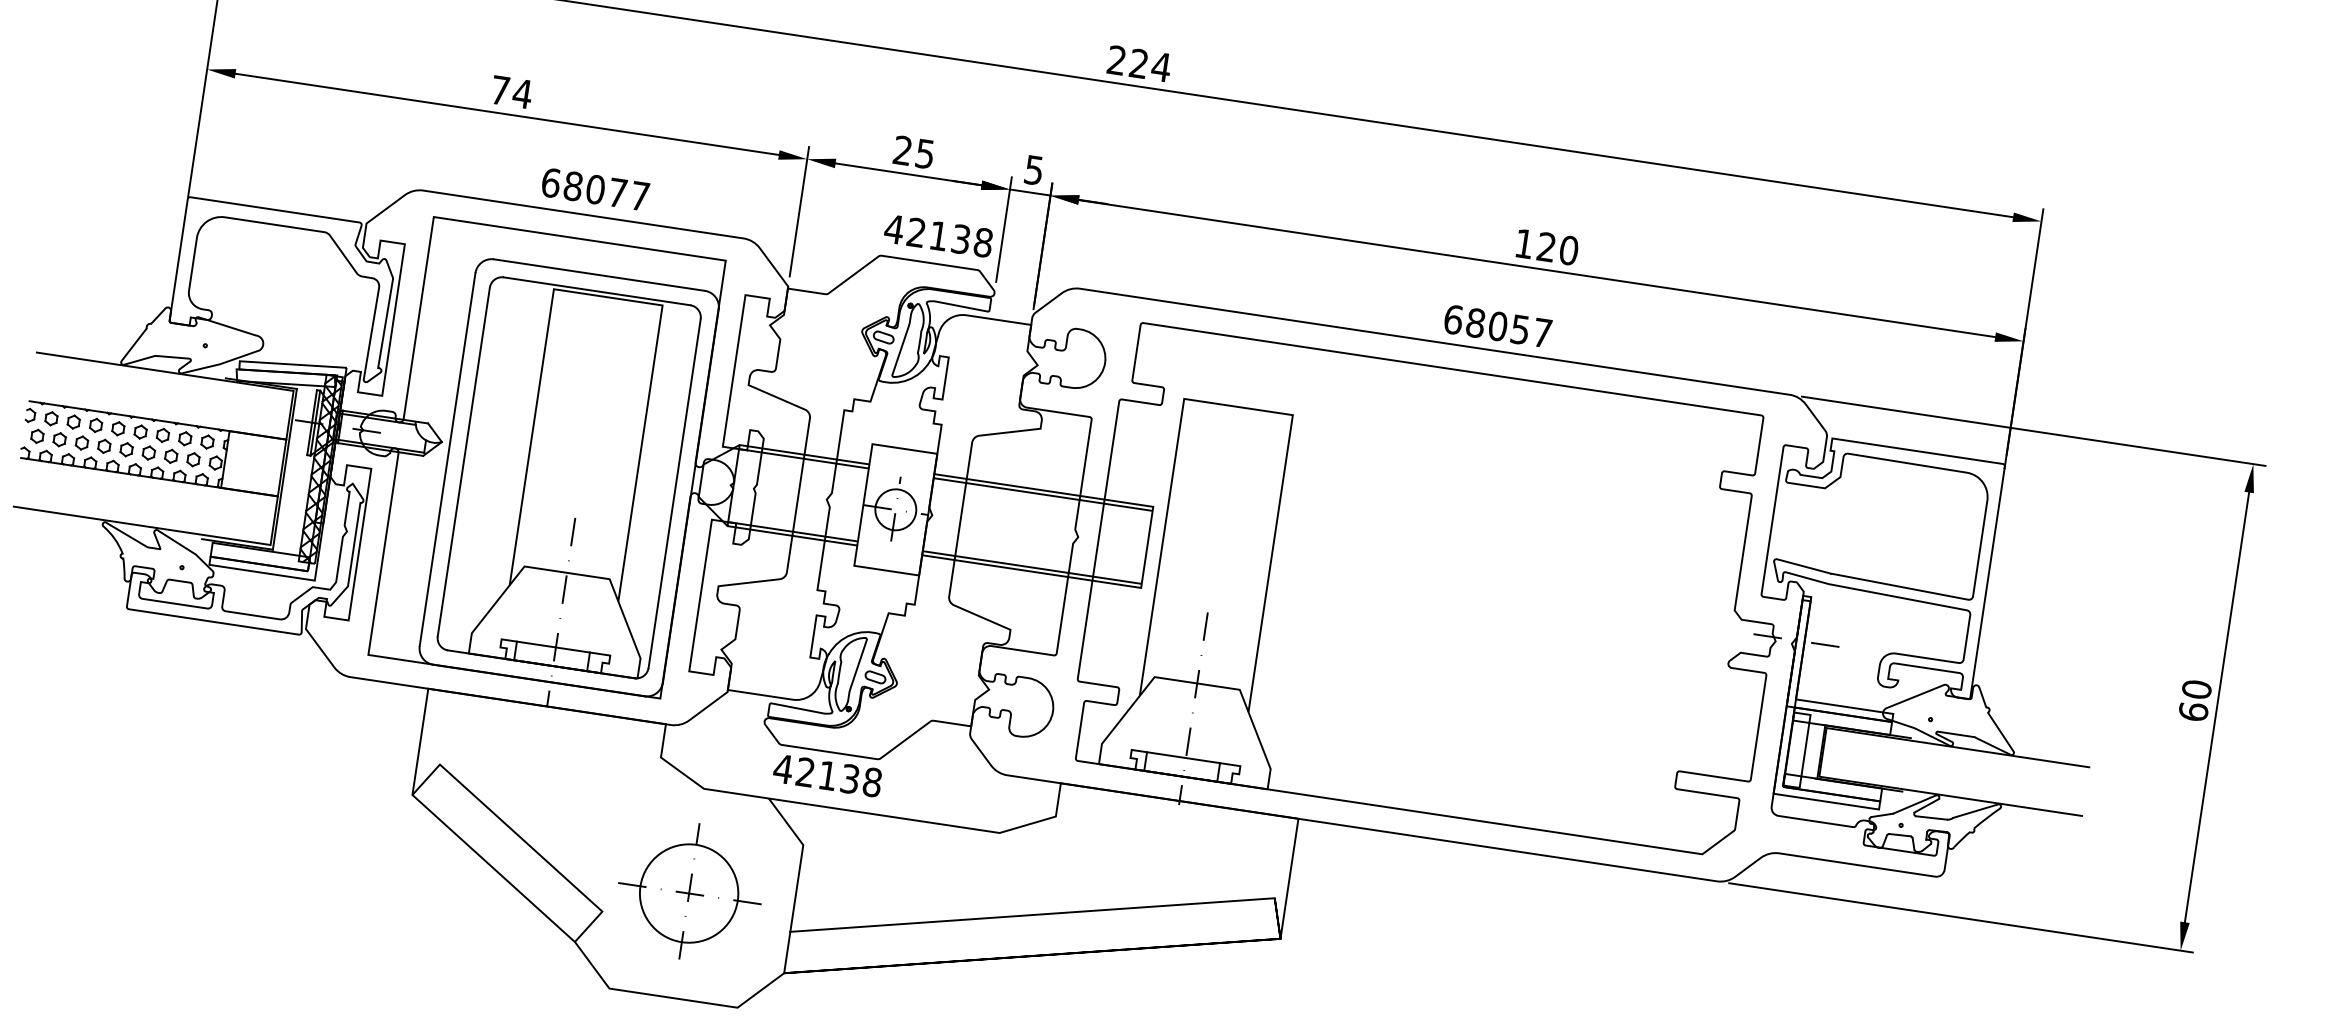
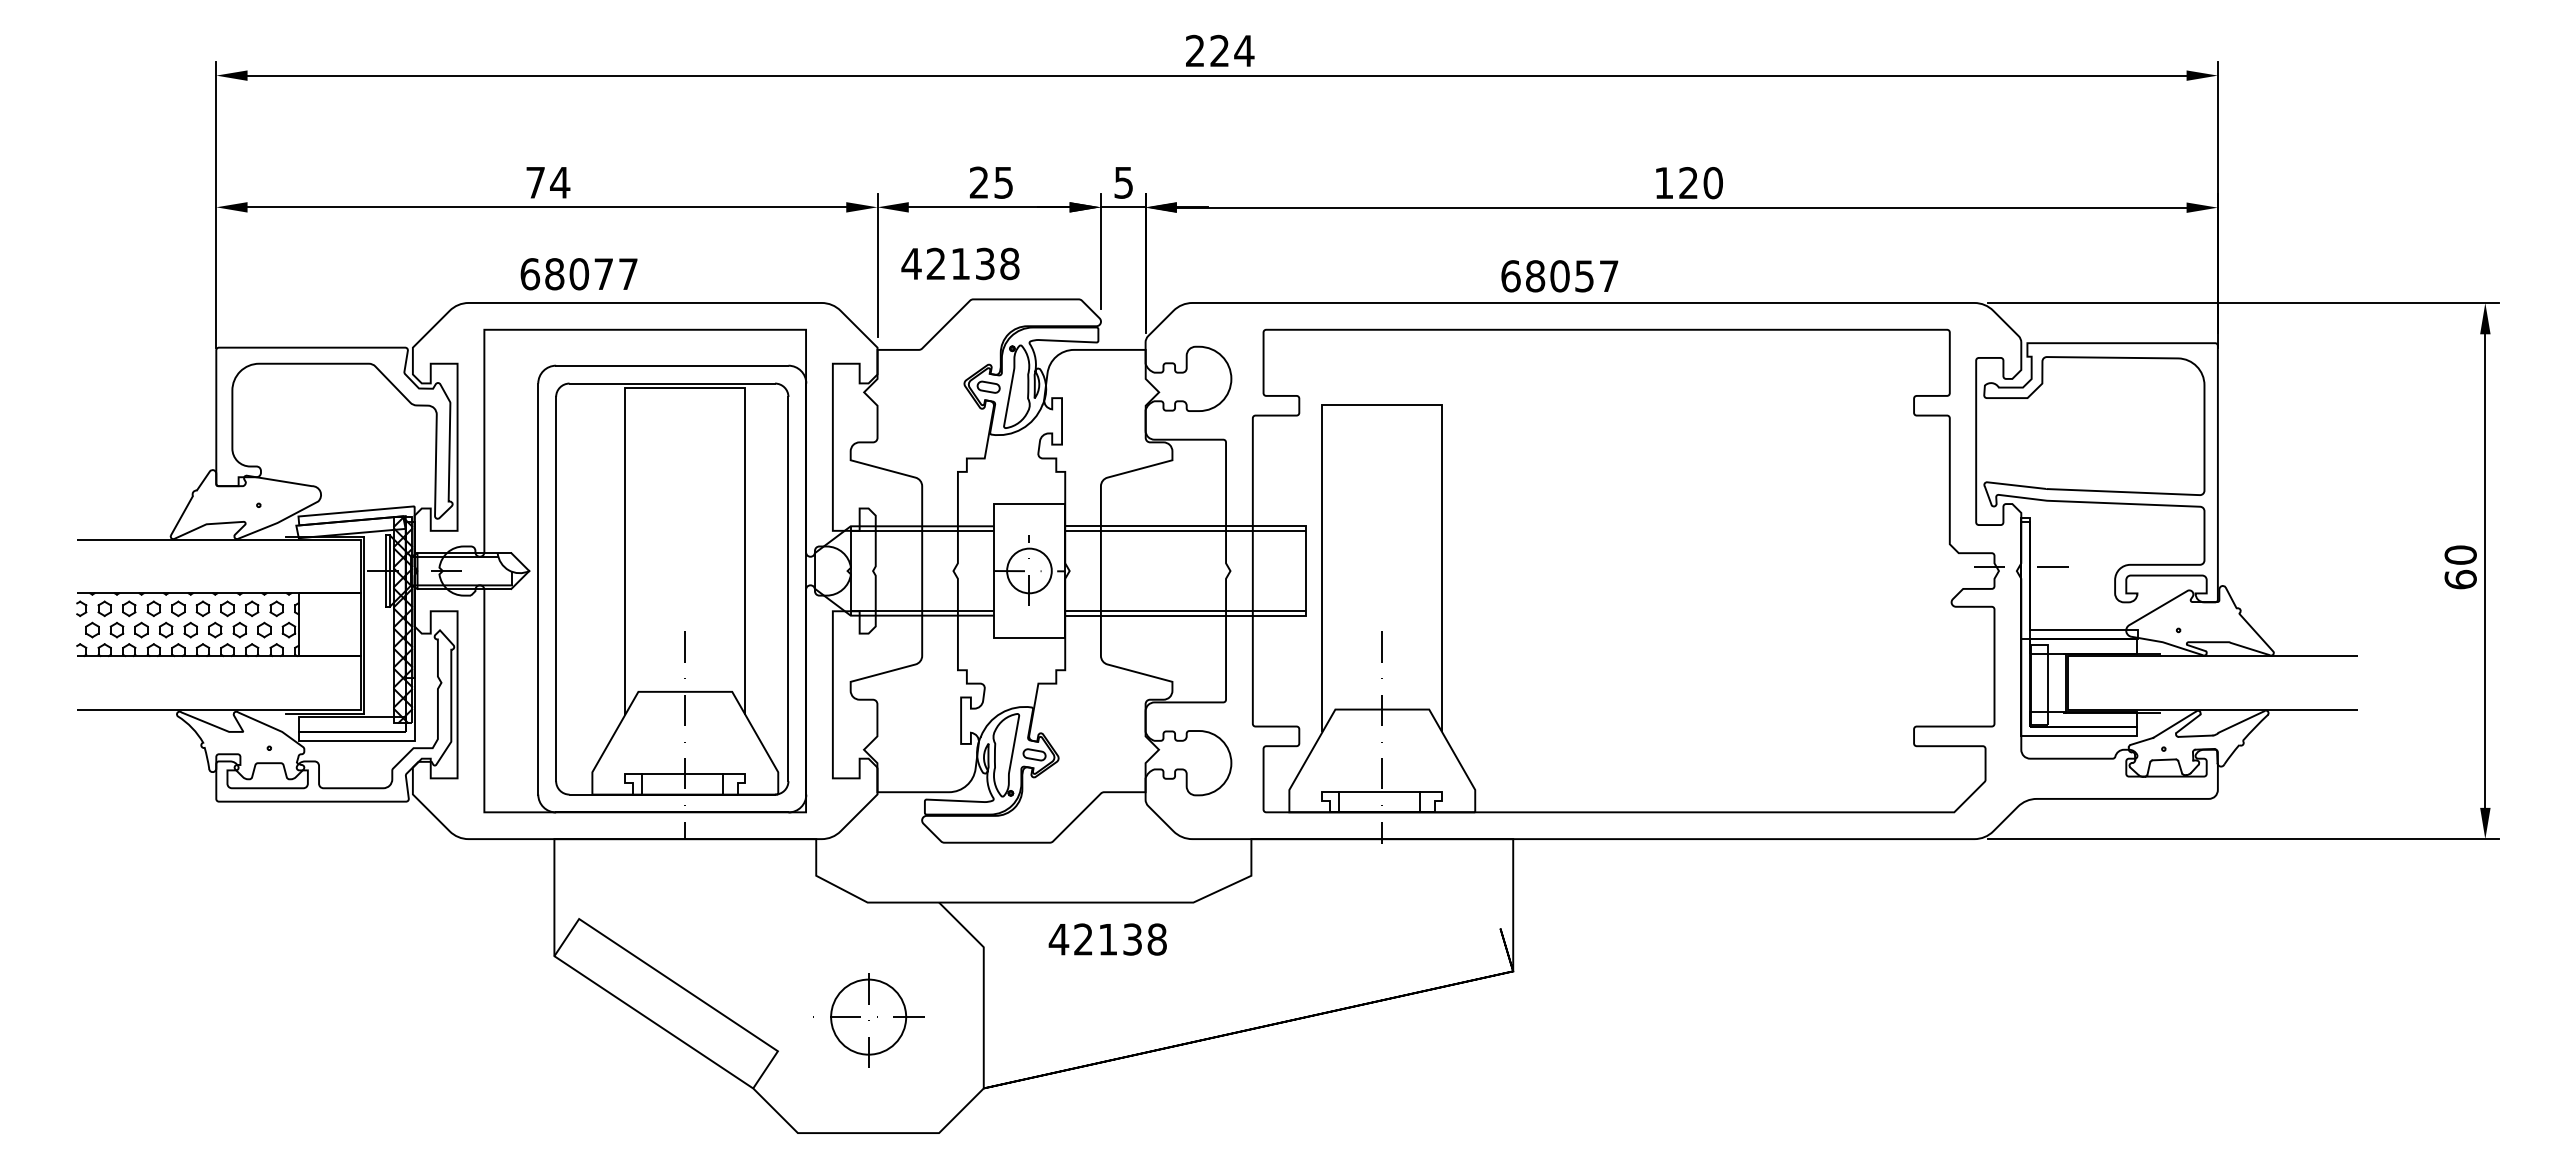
text: (594, 189) -> (578, 274), moved
text: (938, 235) -> (960, 263), moved
text: (1497, 326) -> (1559, 276), moved
text: (827, 775) -> (1107, 939), moved
part: (689, 891) -> (868, 1015), size x0.7
line: (1032, 914) -> (1241, 985), removed

